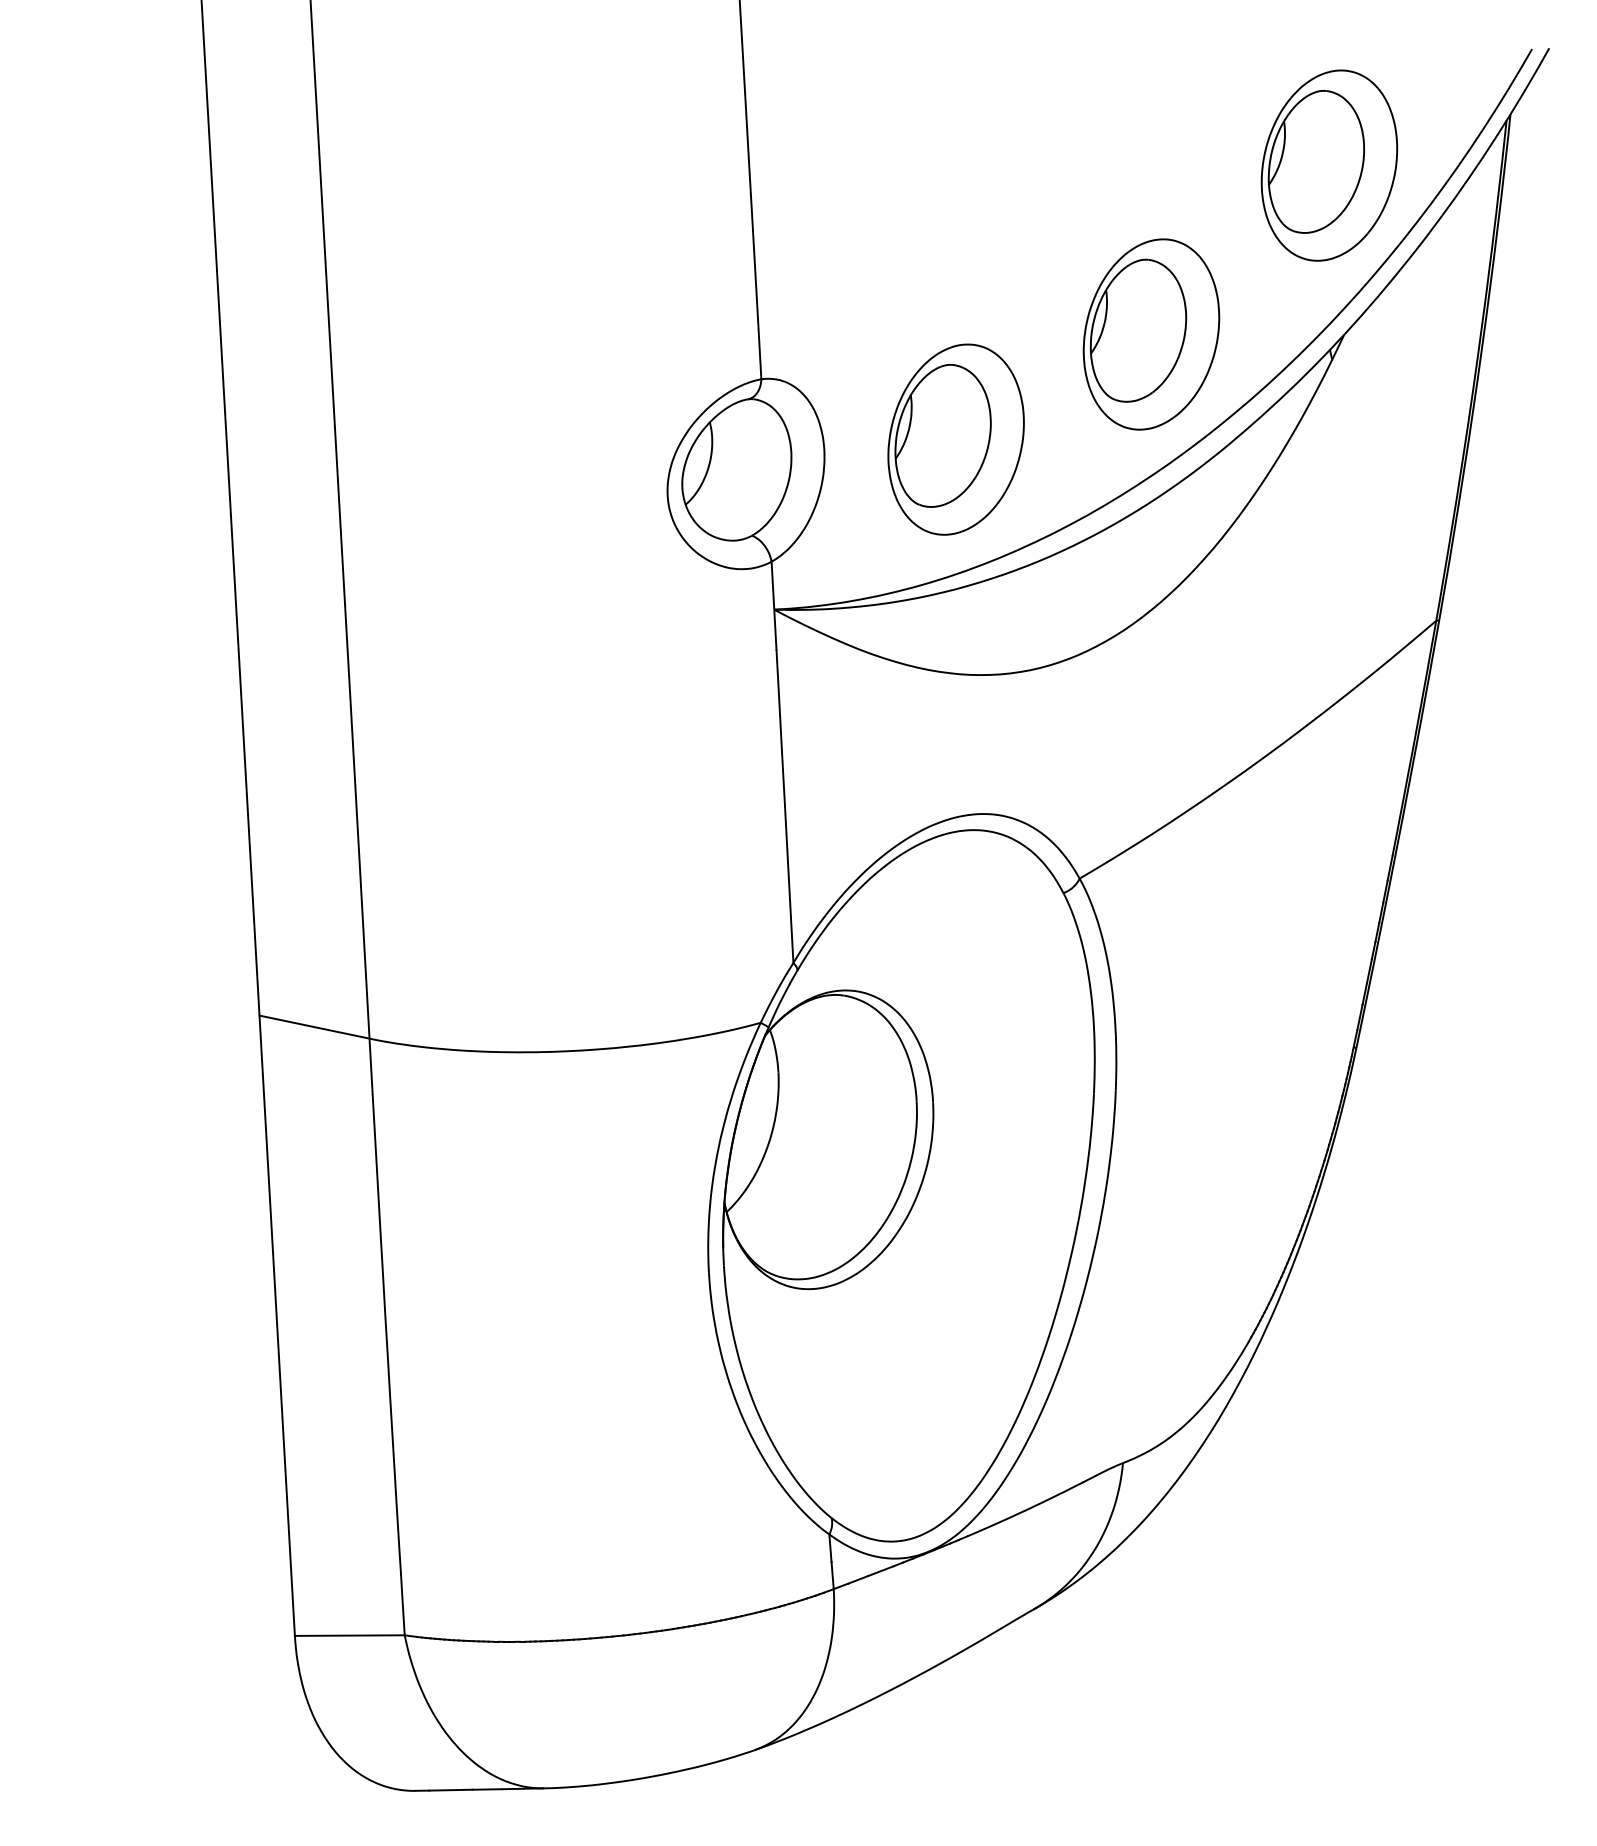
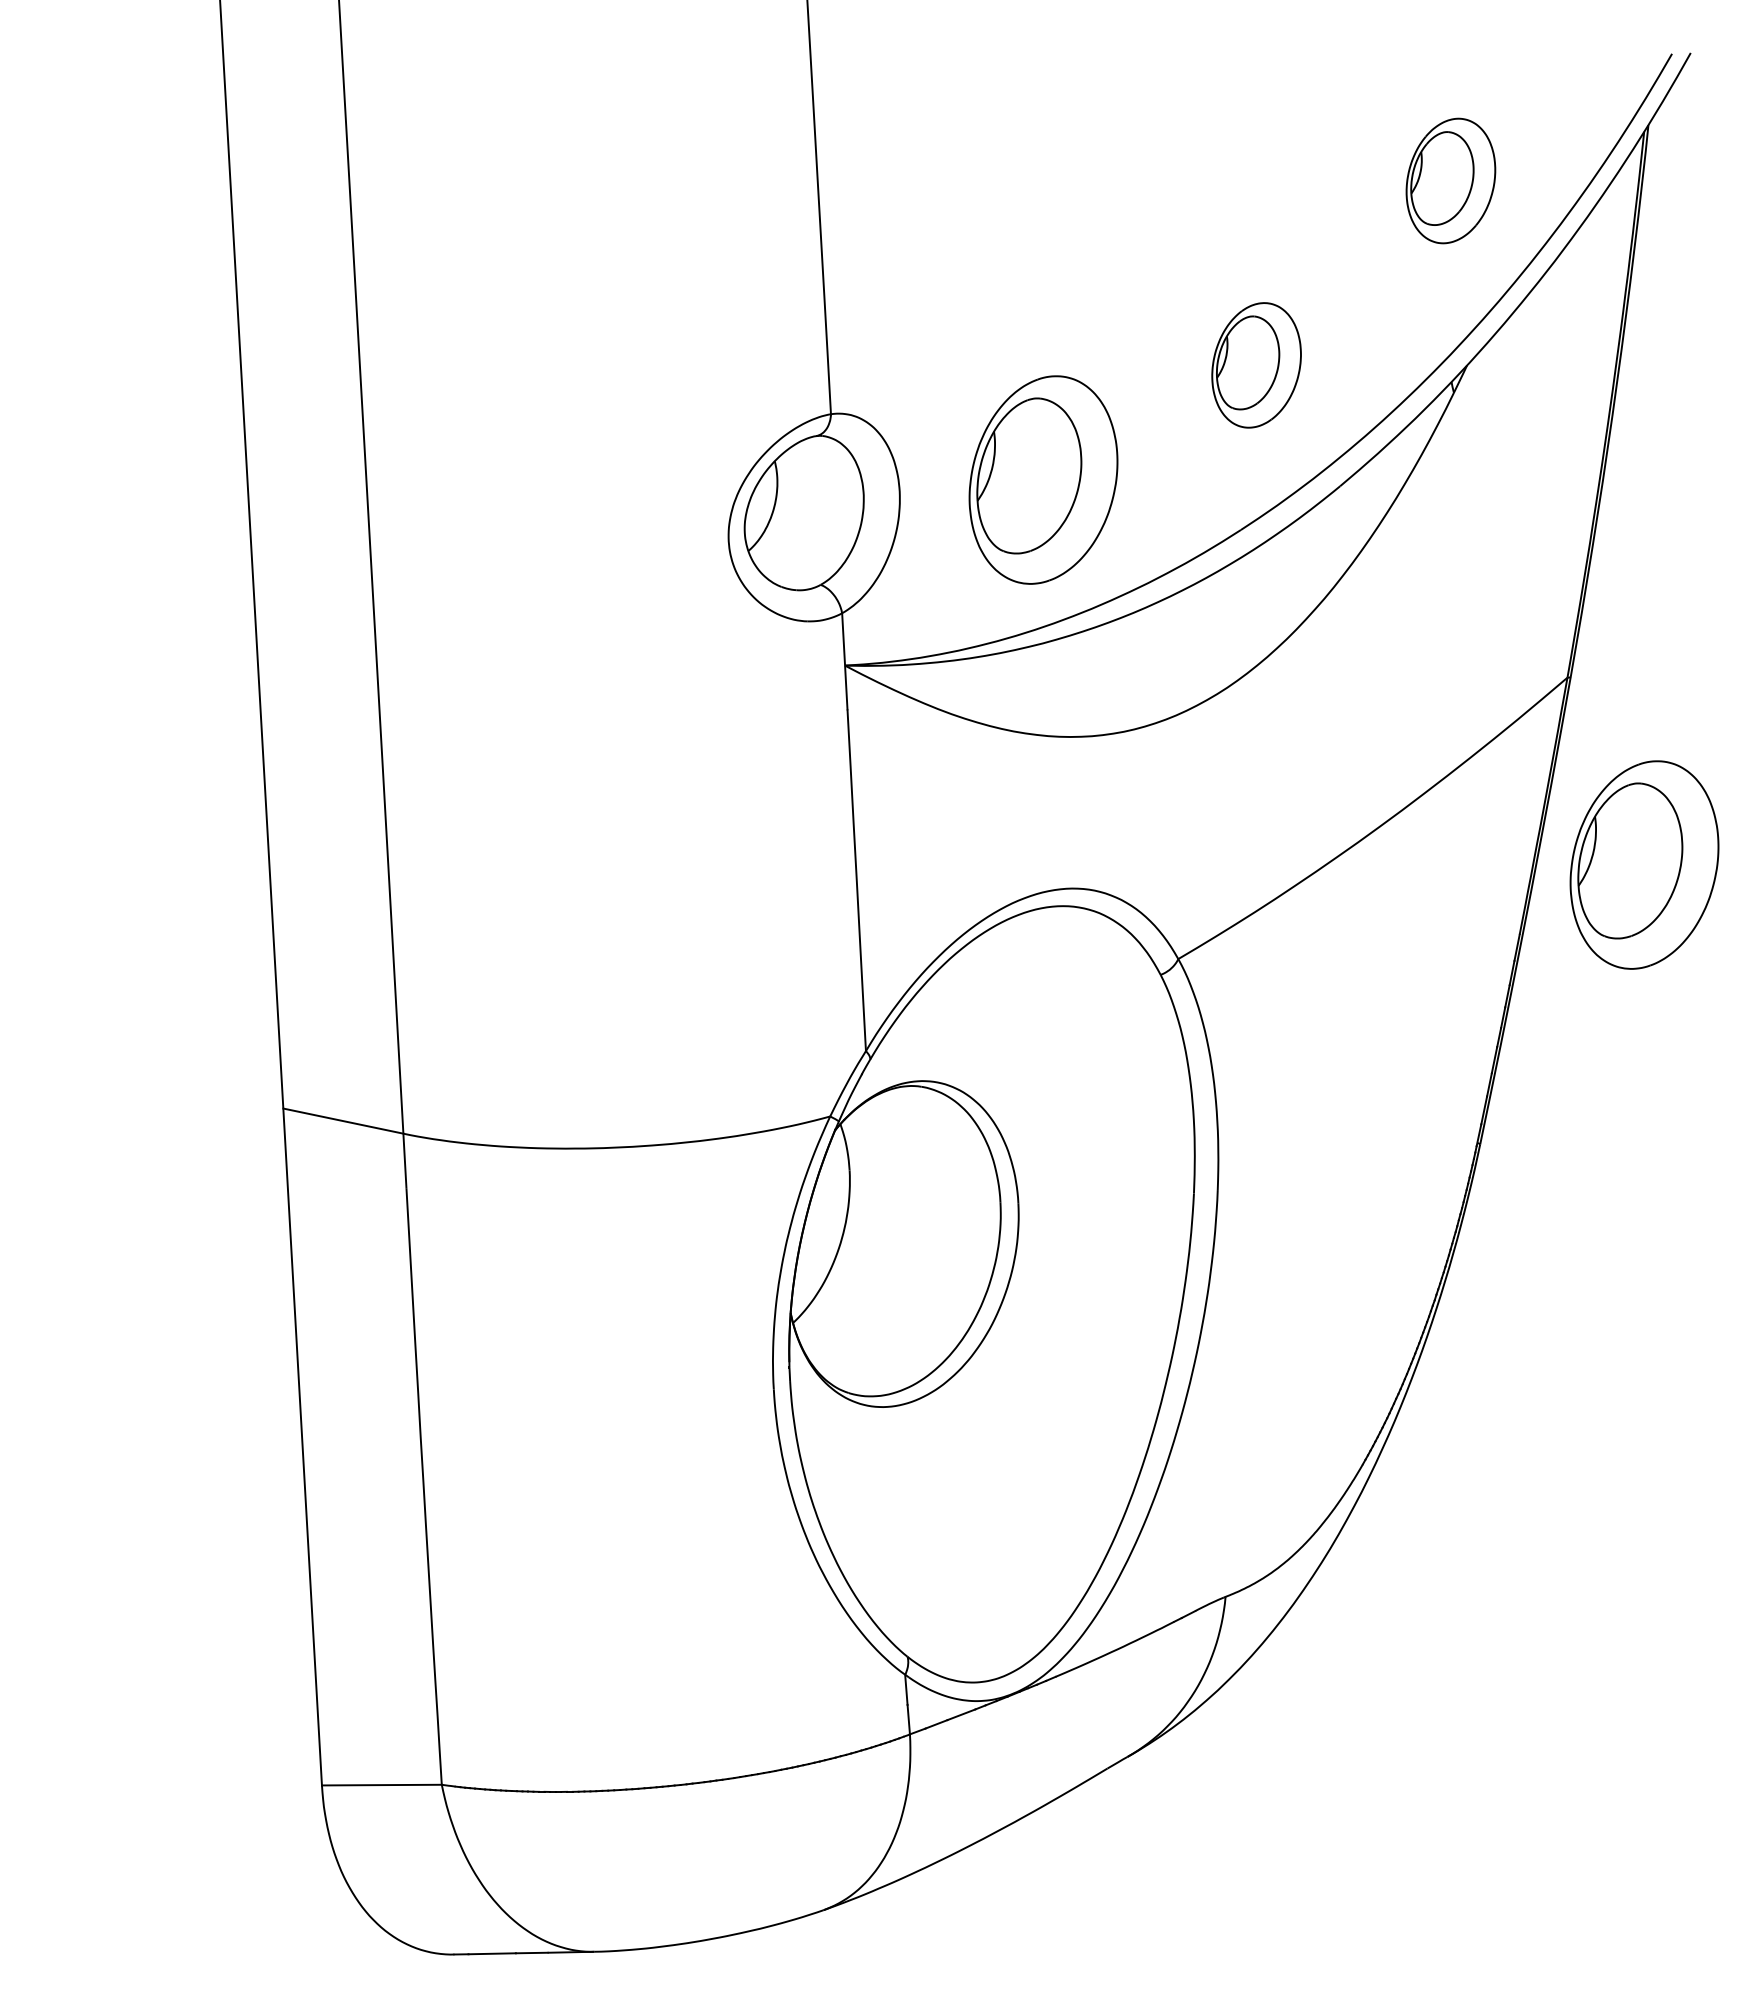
part: (1329, 165) -> (1450, 180), size x0.6
part: (1151, 334) -> (1256, 365), size x0.6
part: (1506, 791) -> (1644, 864), added

